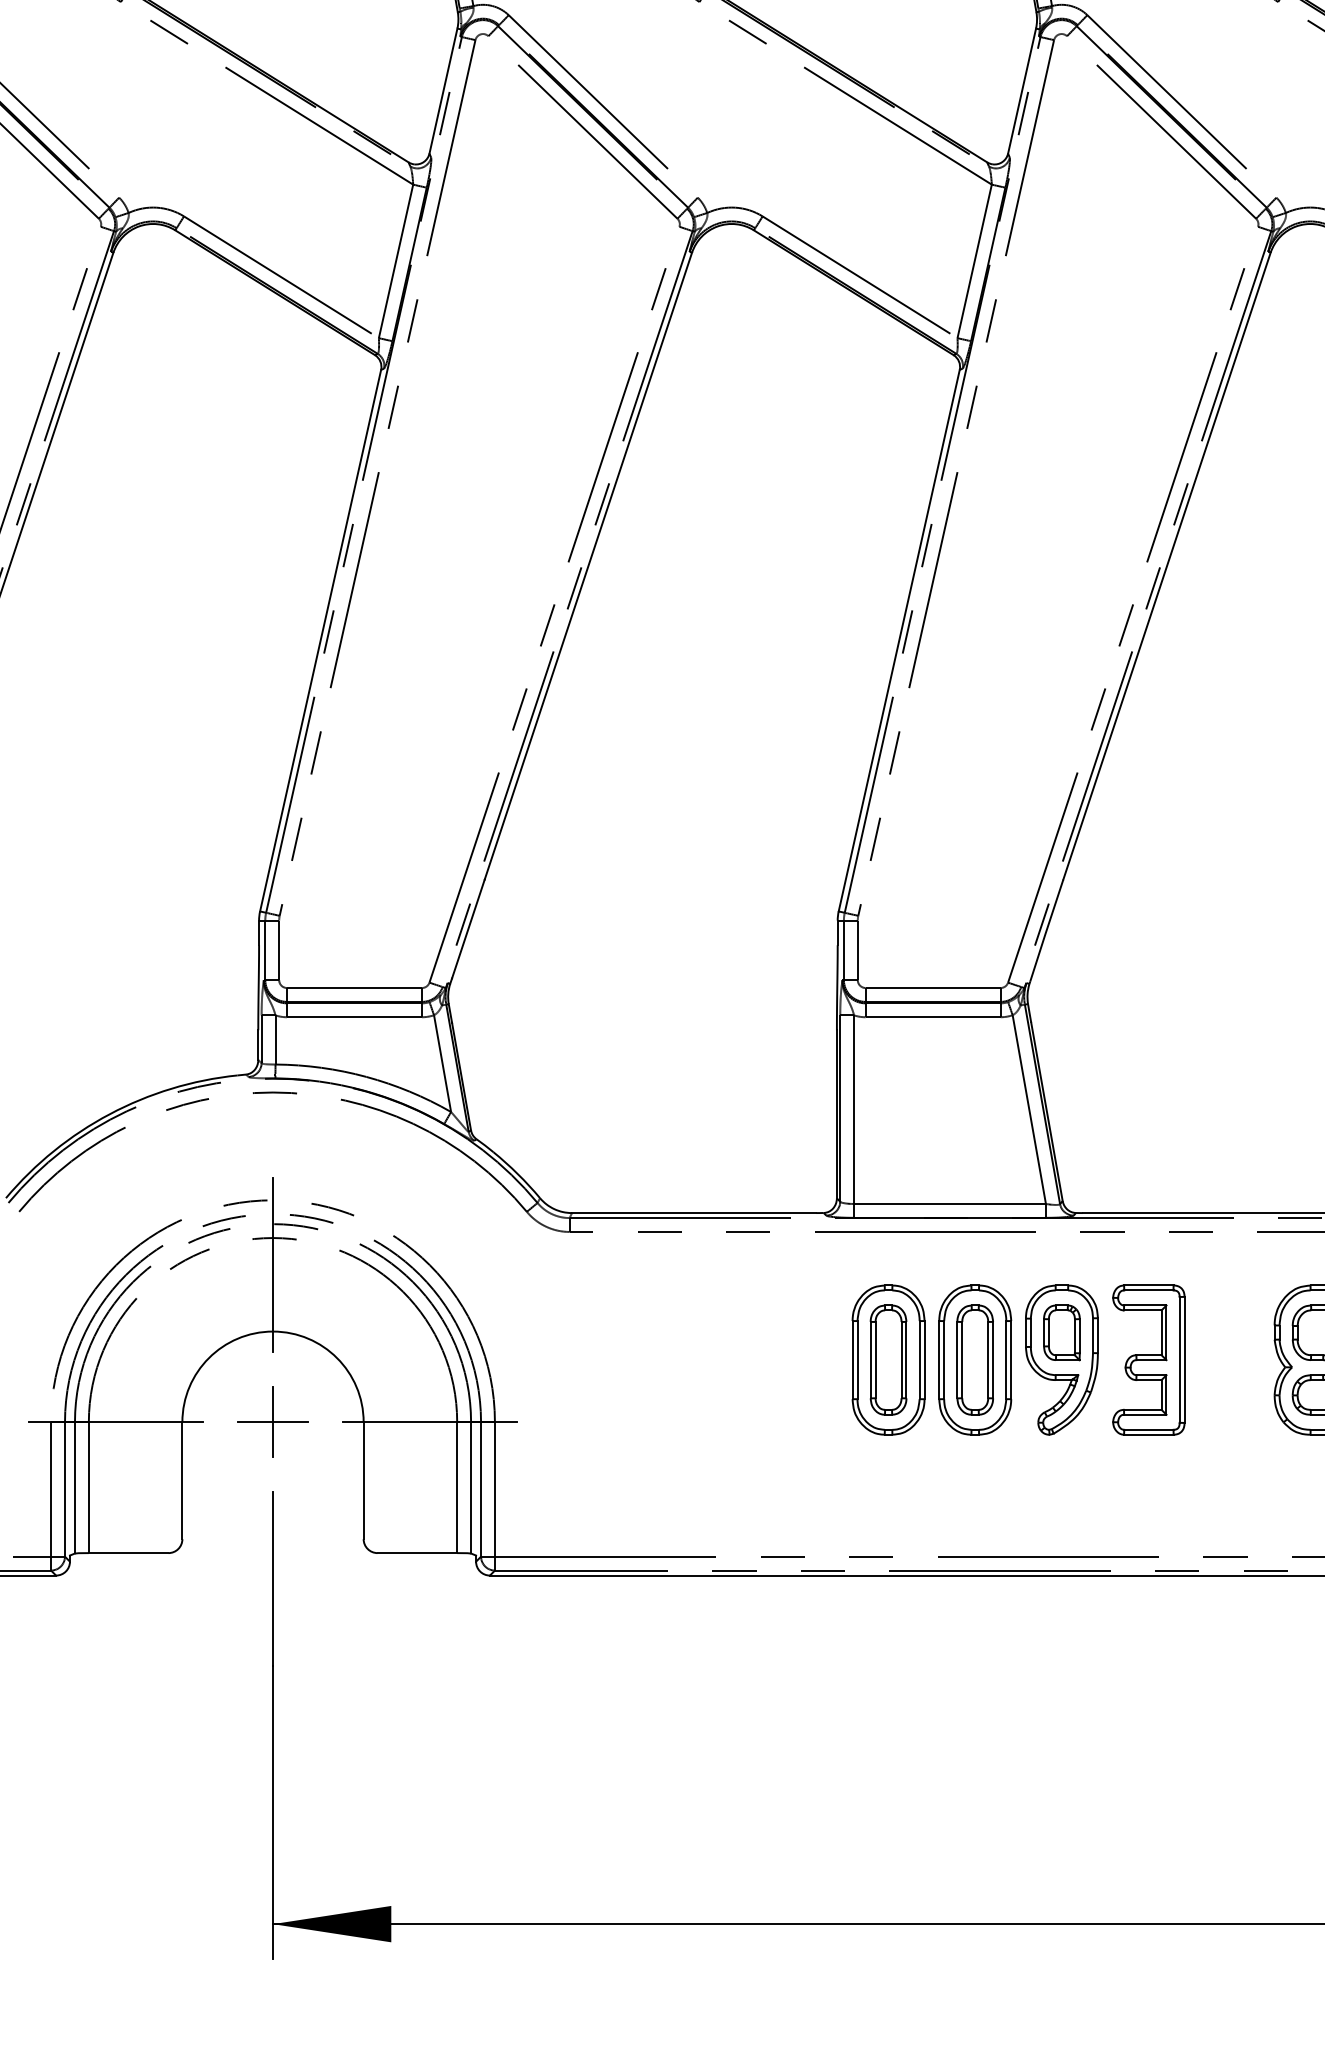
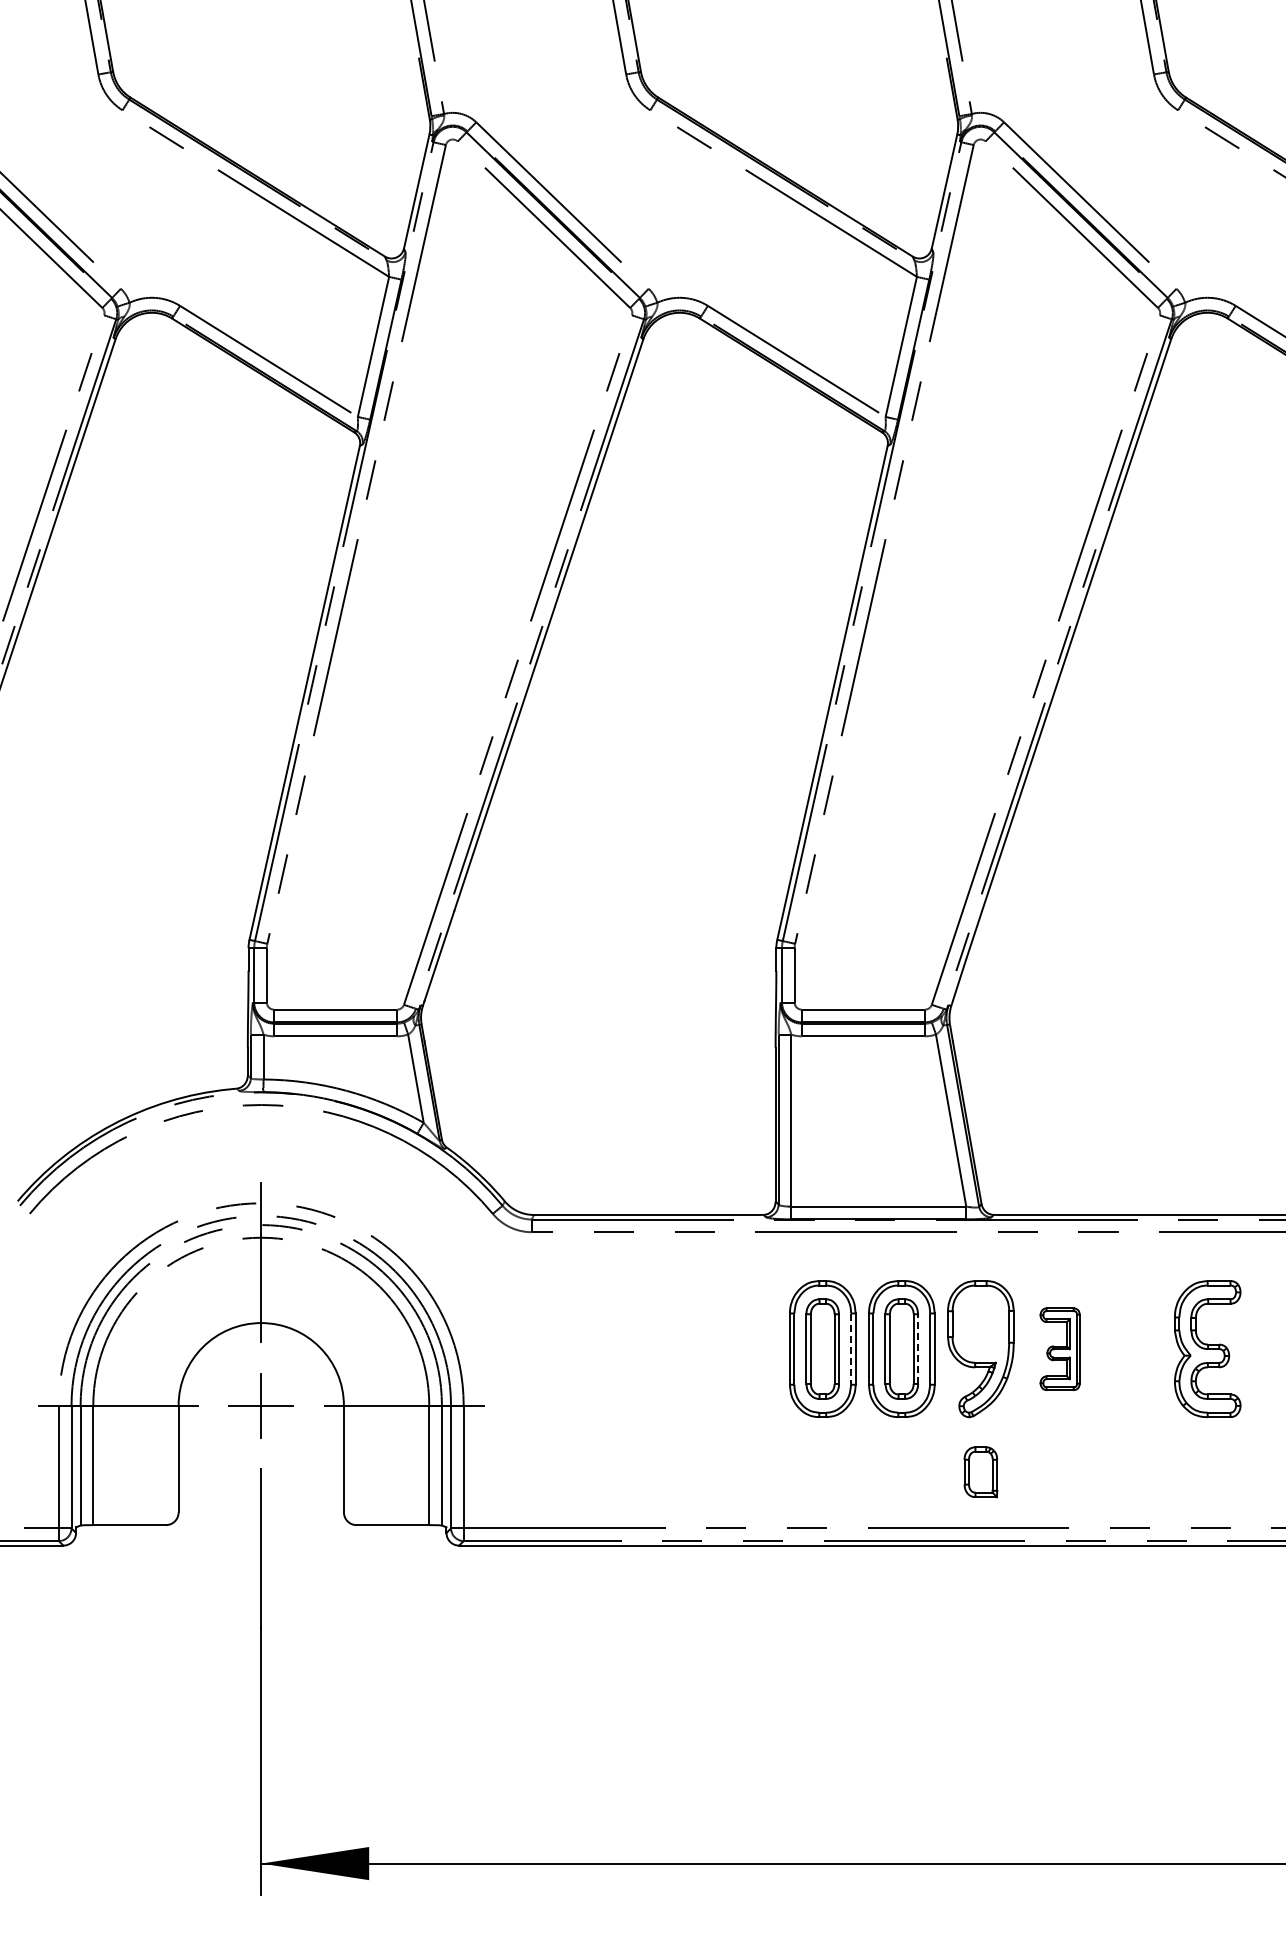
part: (1061, 1333) -> (980, 1472), moved
line: (920, 1360) -> (851, 1349), solid -> dashed
line: (993, 1360) -> (918, 1349), solid -> dashed
part: (1148, 1360) -> (1059, 1349), size x0.6

